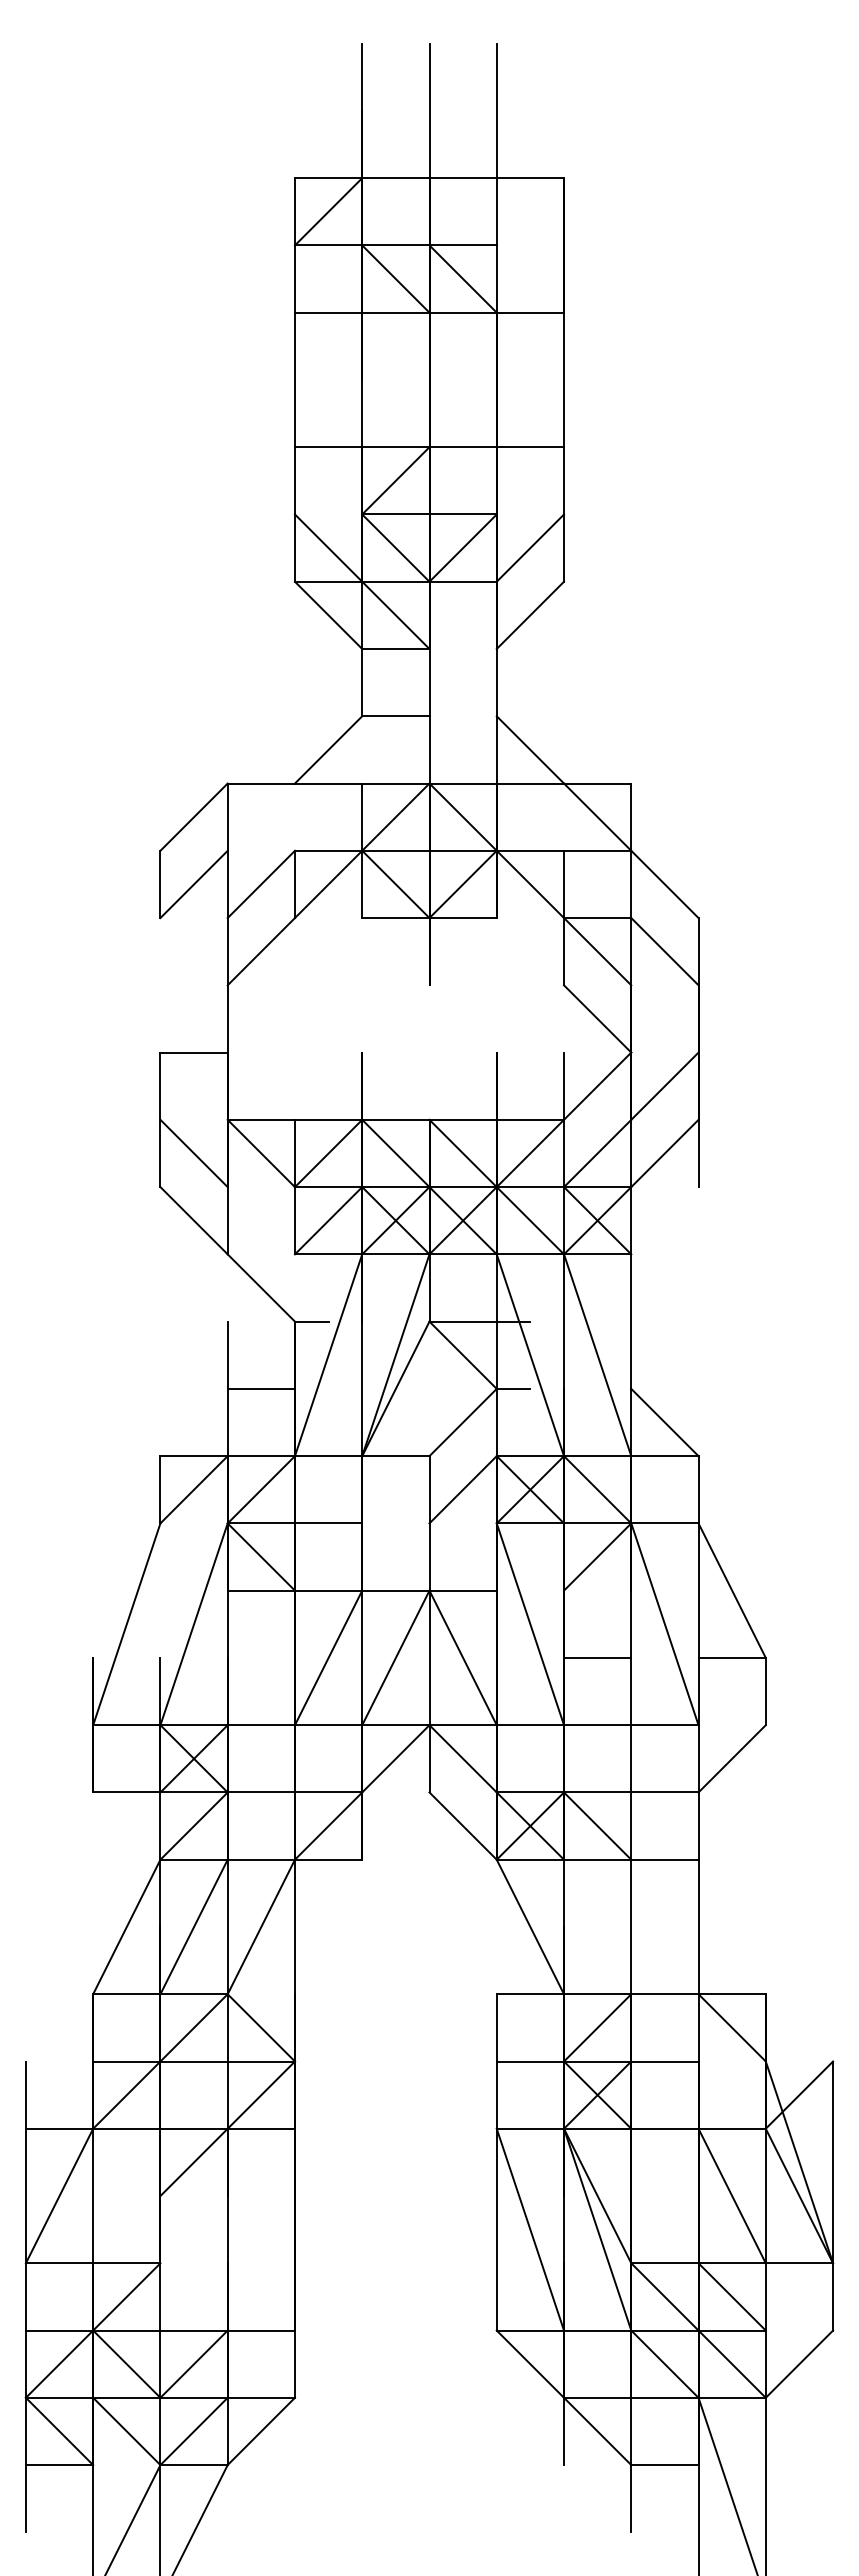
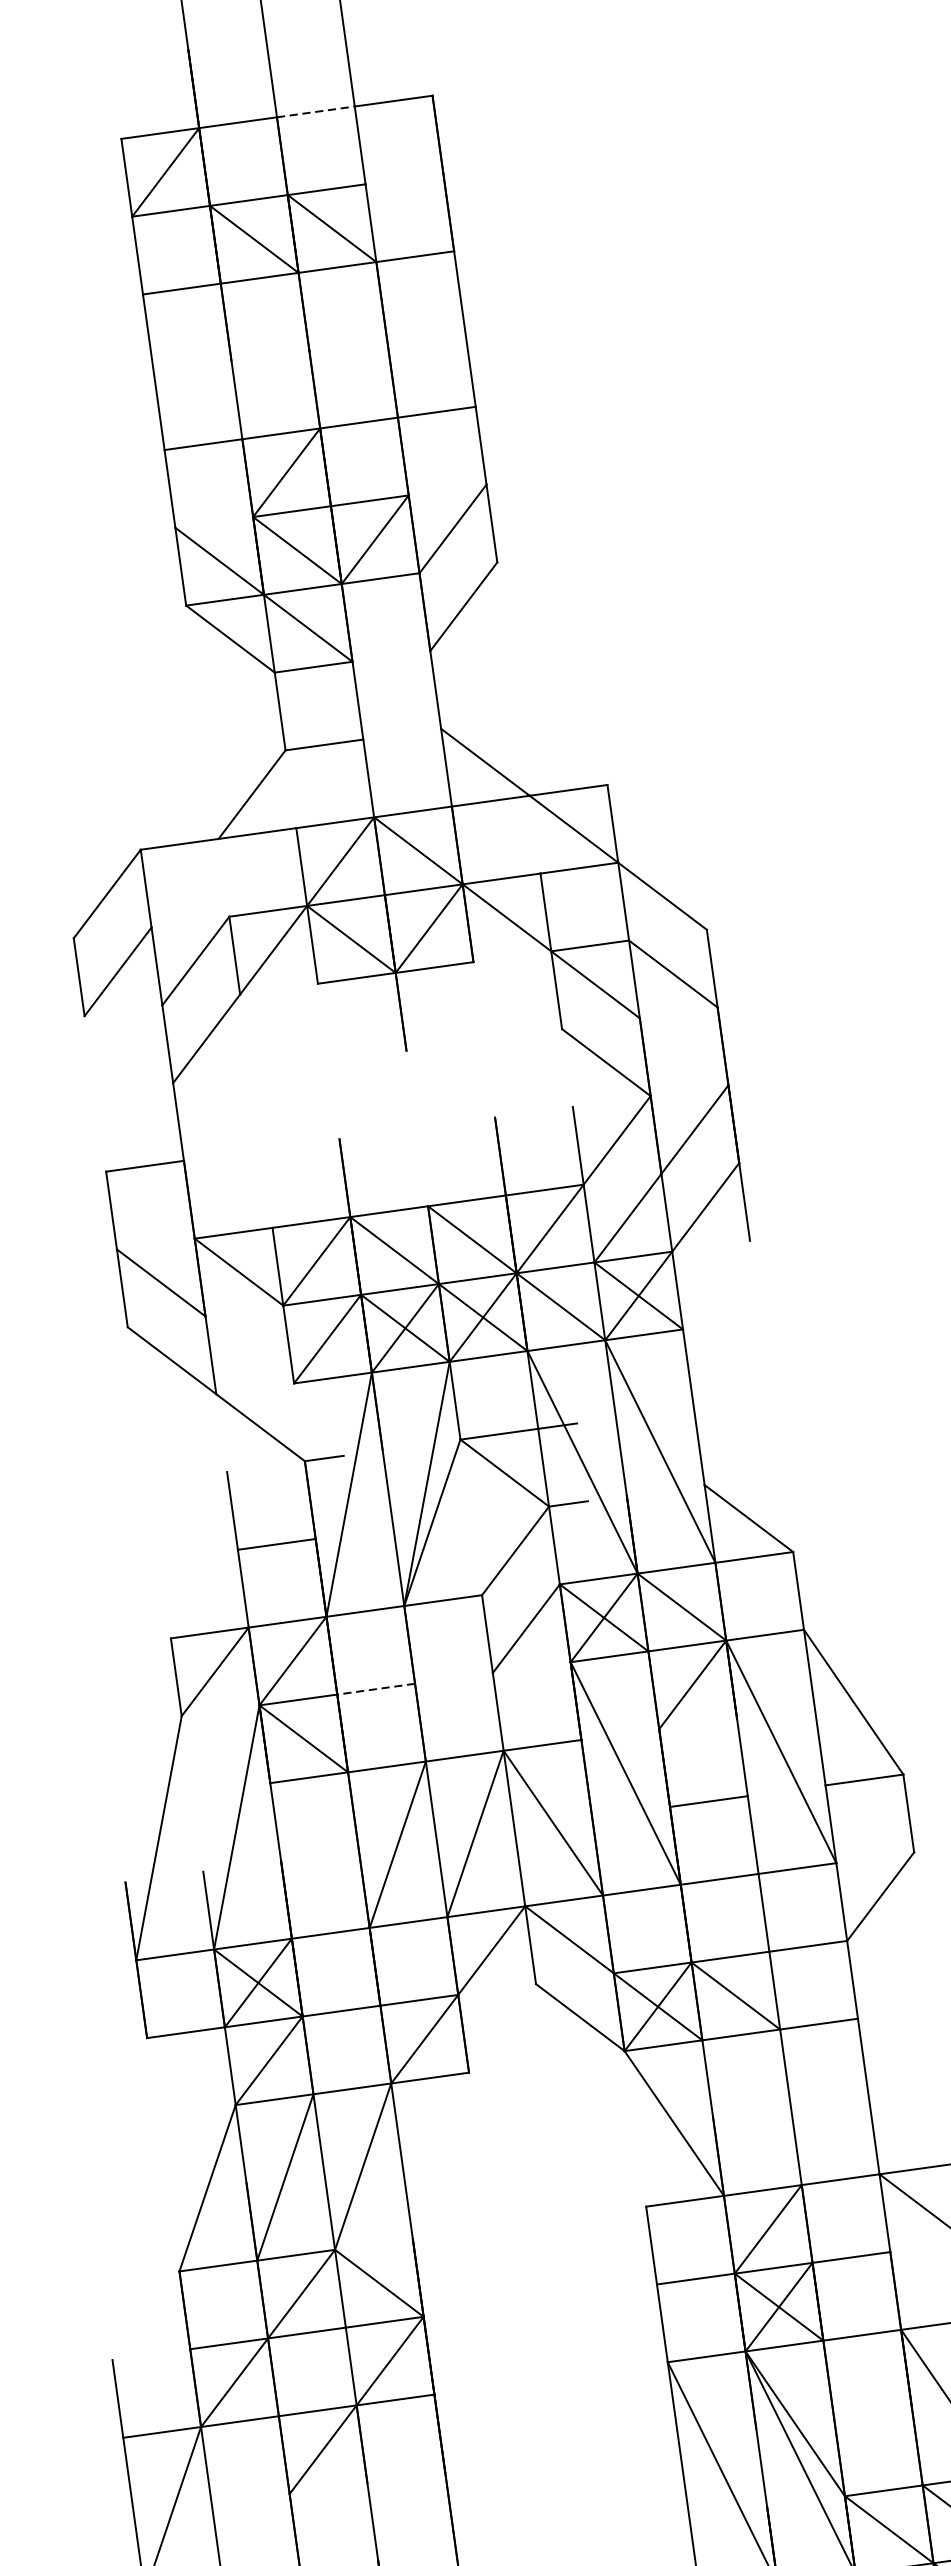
line: (463, 178) -> (316, 112), solid -> dashed
line: (328, 1523) -> (376, 1689), solid -> dashed

